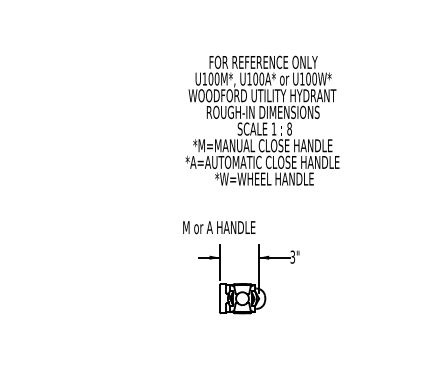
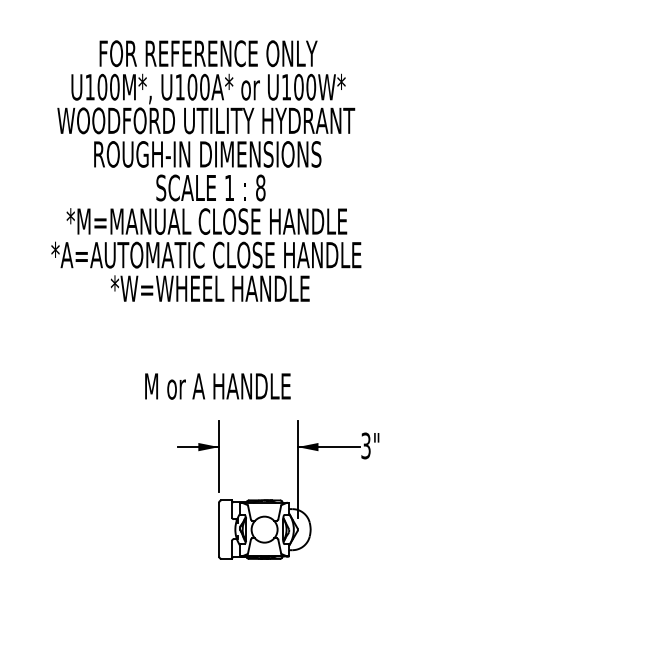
text: (262, 120) -> (206, 170), moved

